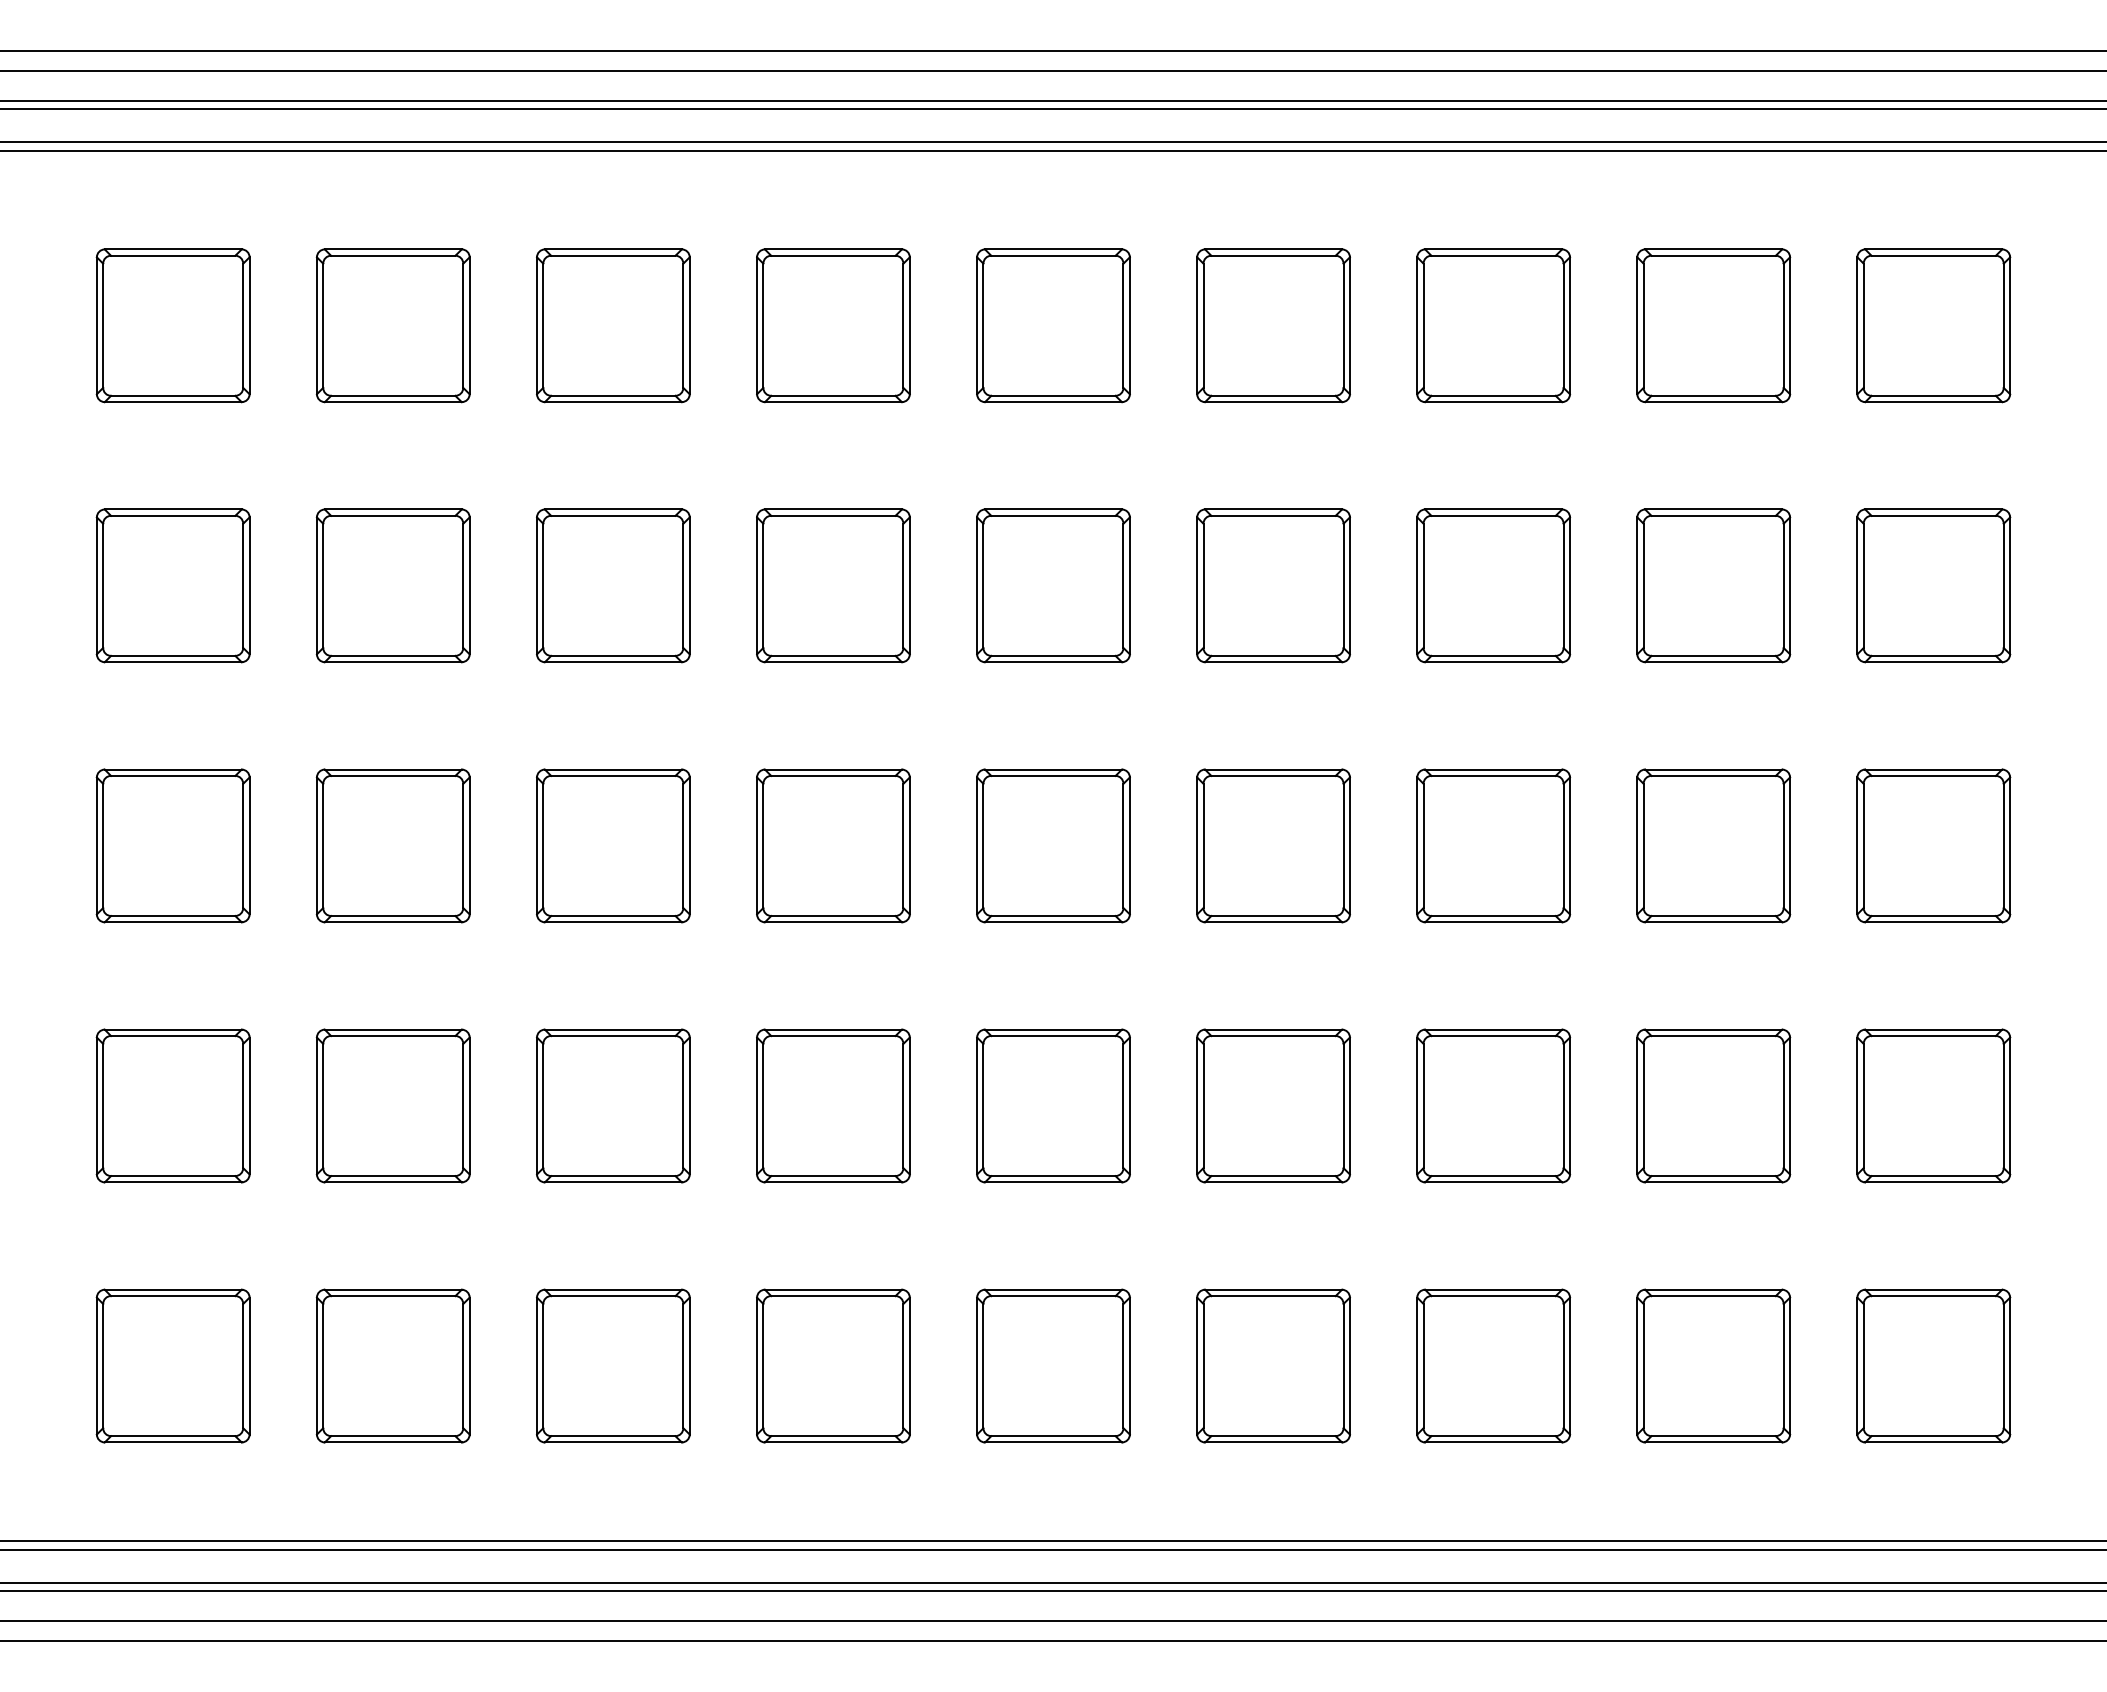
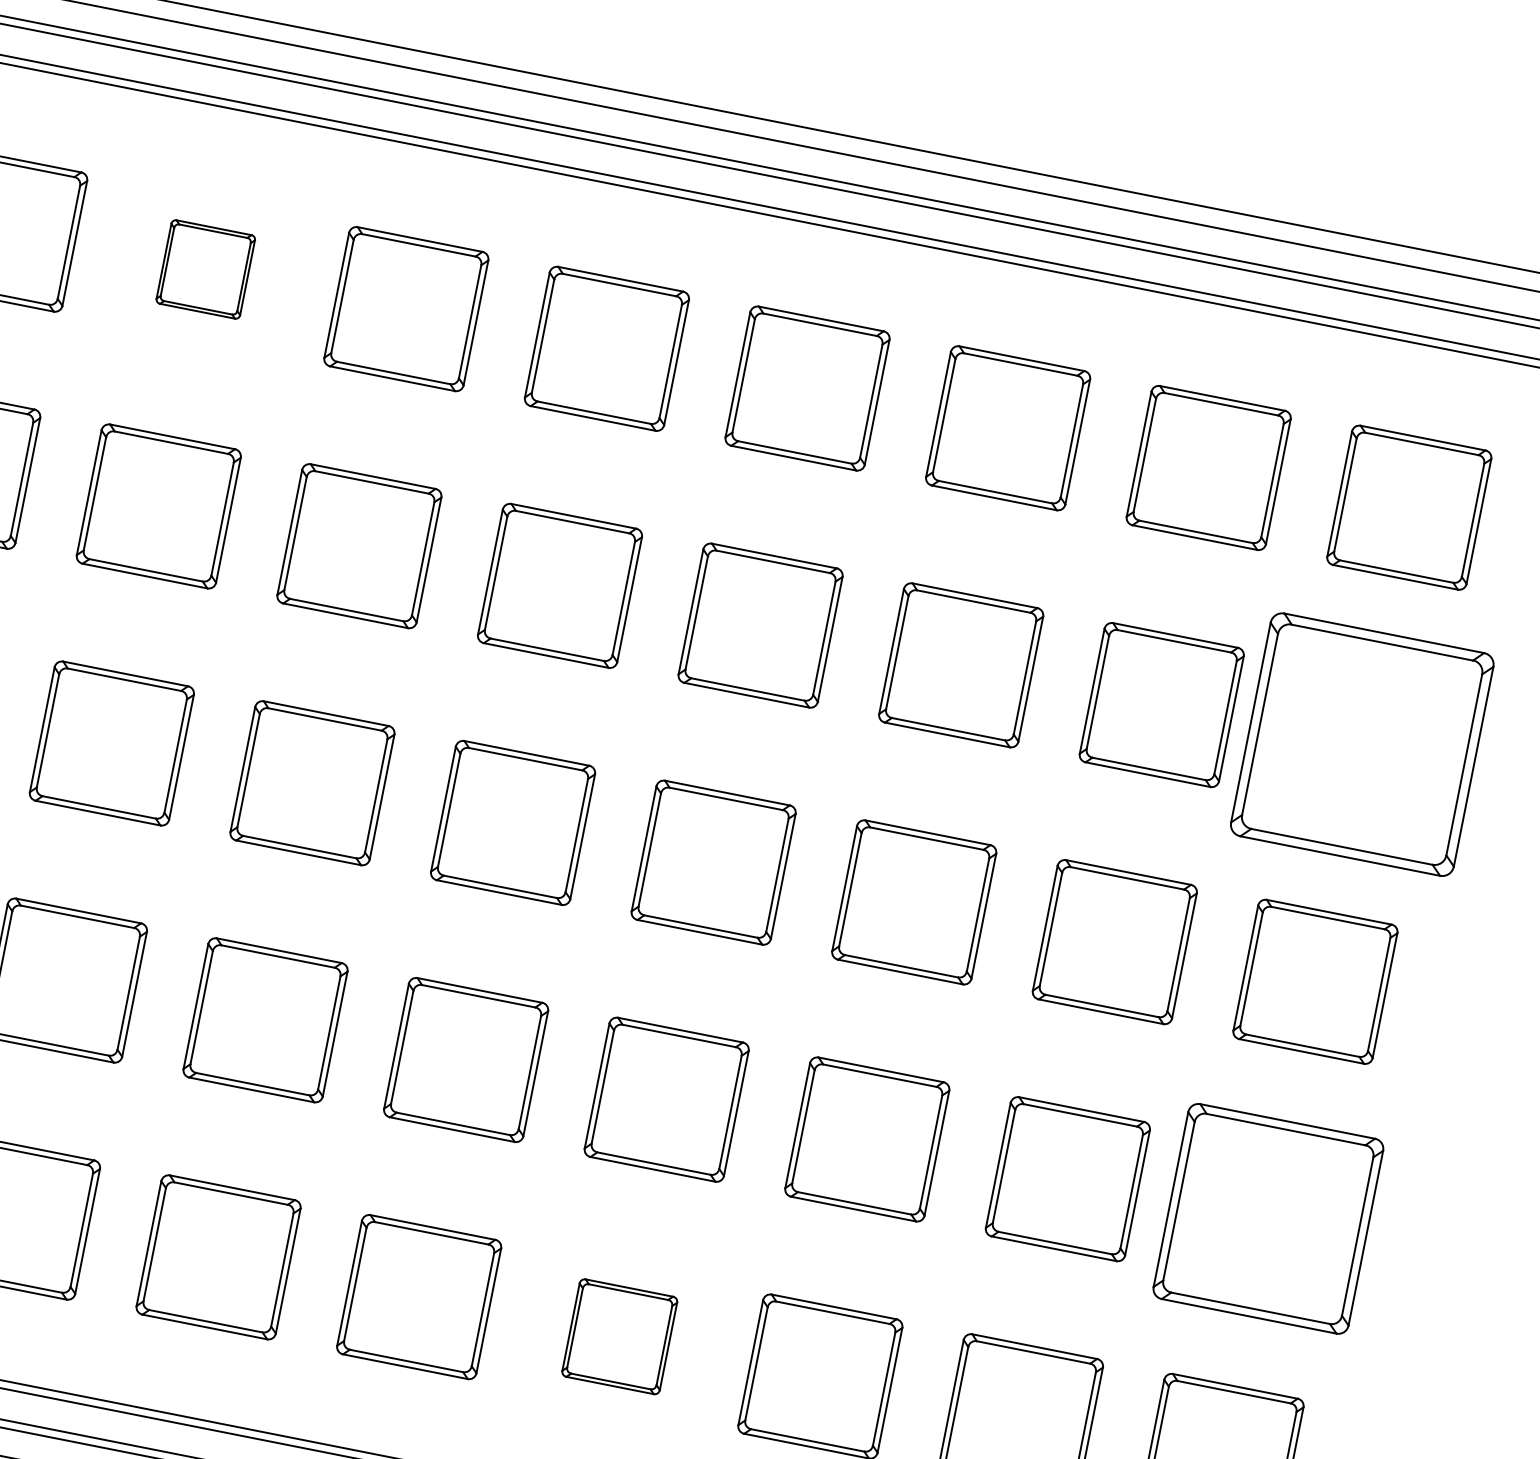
part: (613, 325) -> (205, 269), size x0.6
part: (1933, 585) -> (1362, 744), size x1.6
part: (1933, 1105) -> (1268, 1218), size x1.4
part: (1273, 1365) -> (619, 1336), size x0.7

